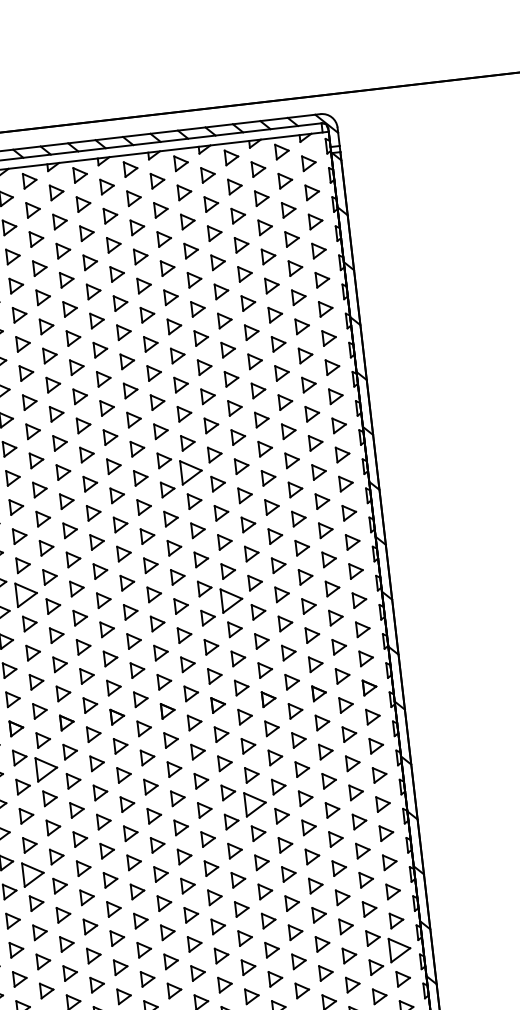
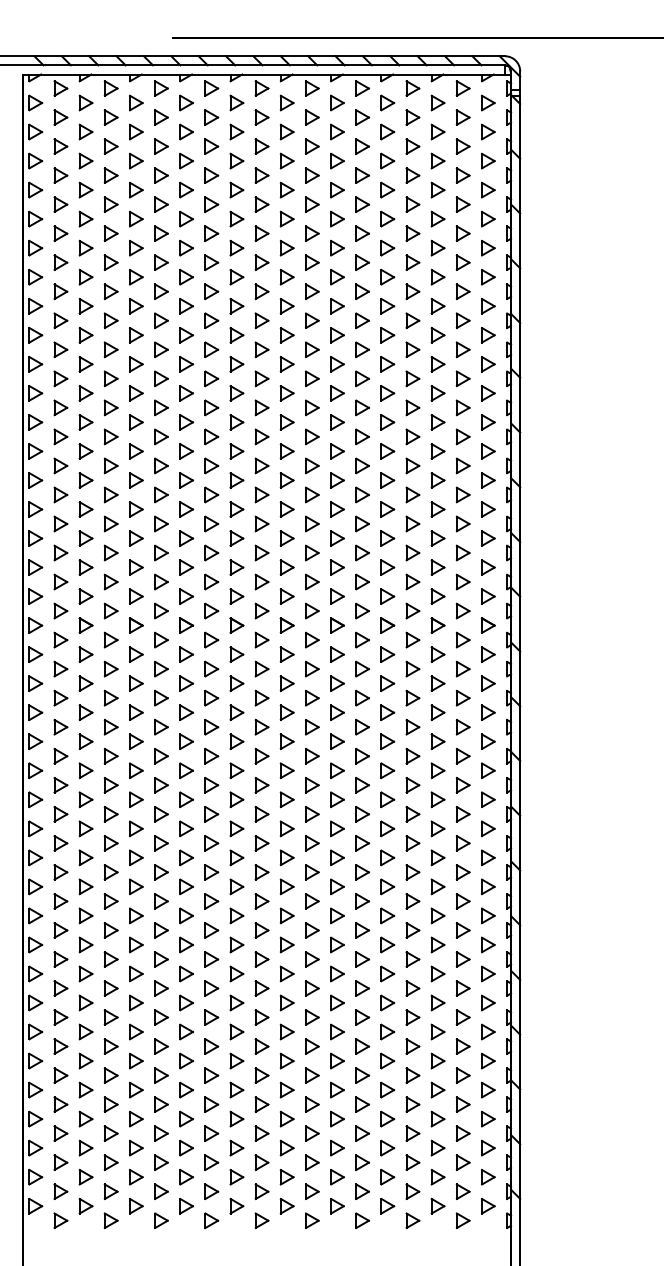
part: (191, 471) -> (337, 393), size x0.62
part: (26, 593) -> (161, 494), size x0.62
part: (231, 599) -> (362, 523), size x0.62
part: (47, 769) -> (161, 669), size x0.62
part: (255, 804) -> (362, 727), size x0.62
part: (33, 873) -> (136, 770), size x0.62
part: (400, 949) -> (488, 886), size x0.62

